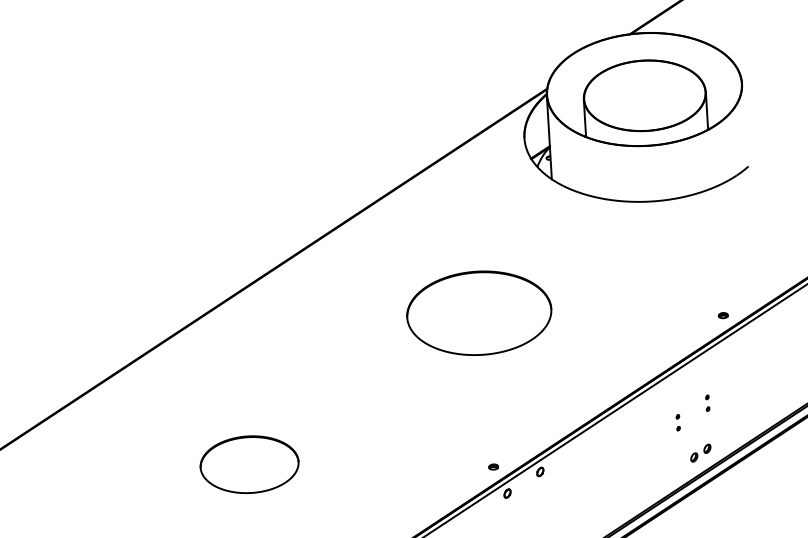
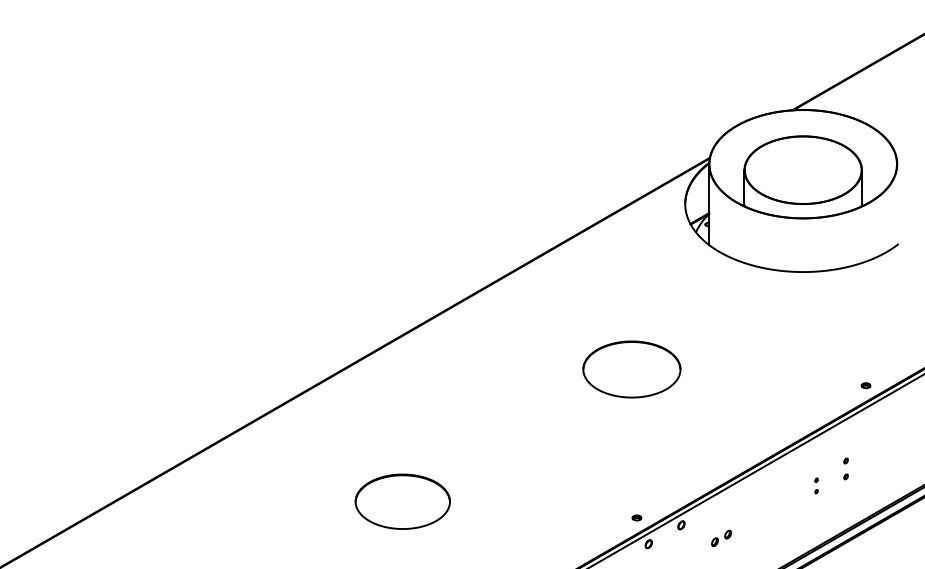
part: (478, 313) -> (631, 369), size x0.7
part: (707, 402) -> (845, 468), size x1.4
part: (700, 453) -> (721, 538), moved

